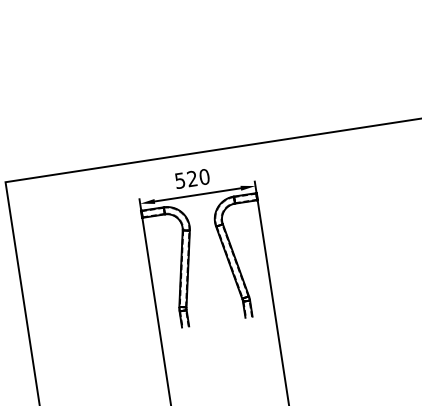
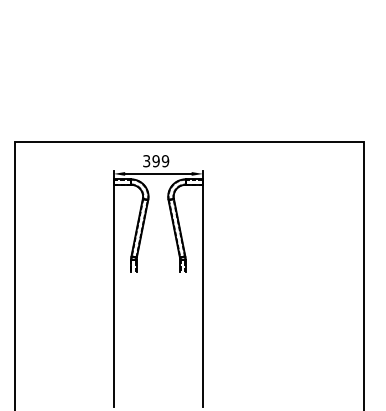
text: (191, 179) -> (155, 161), 520 -> 399

